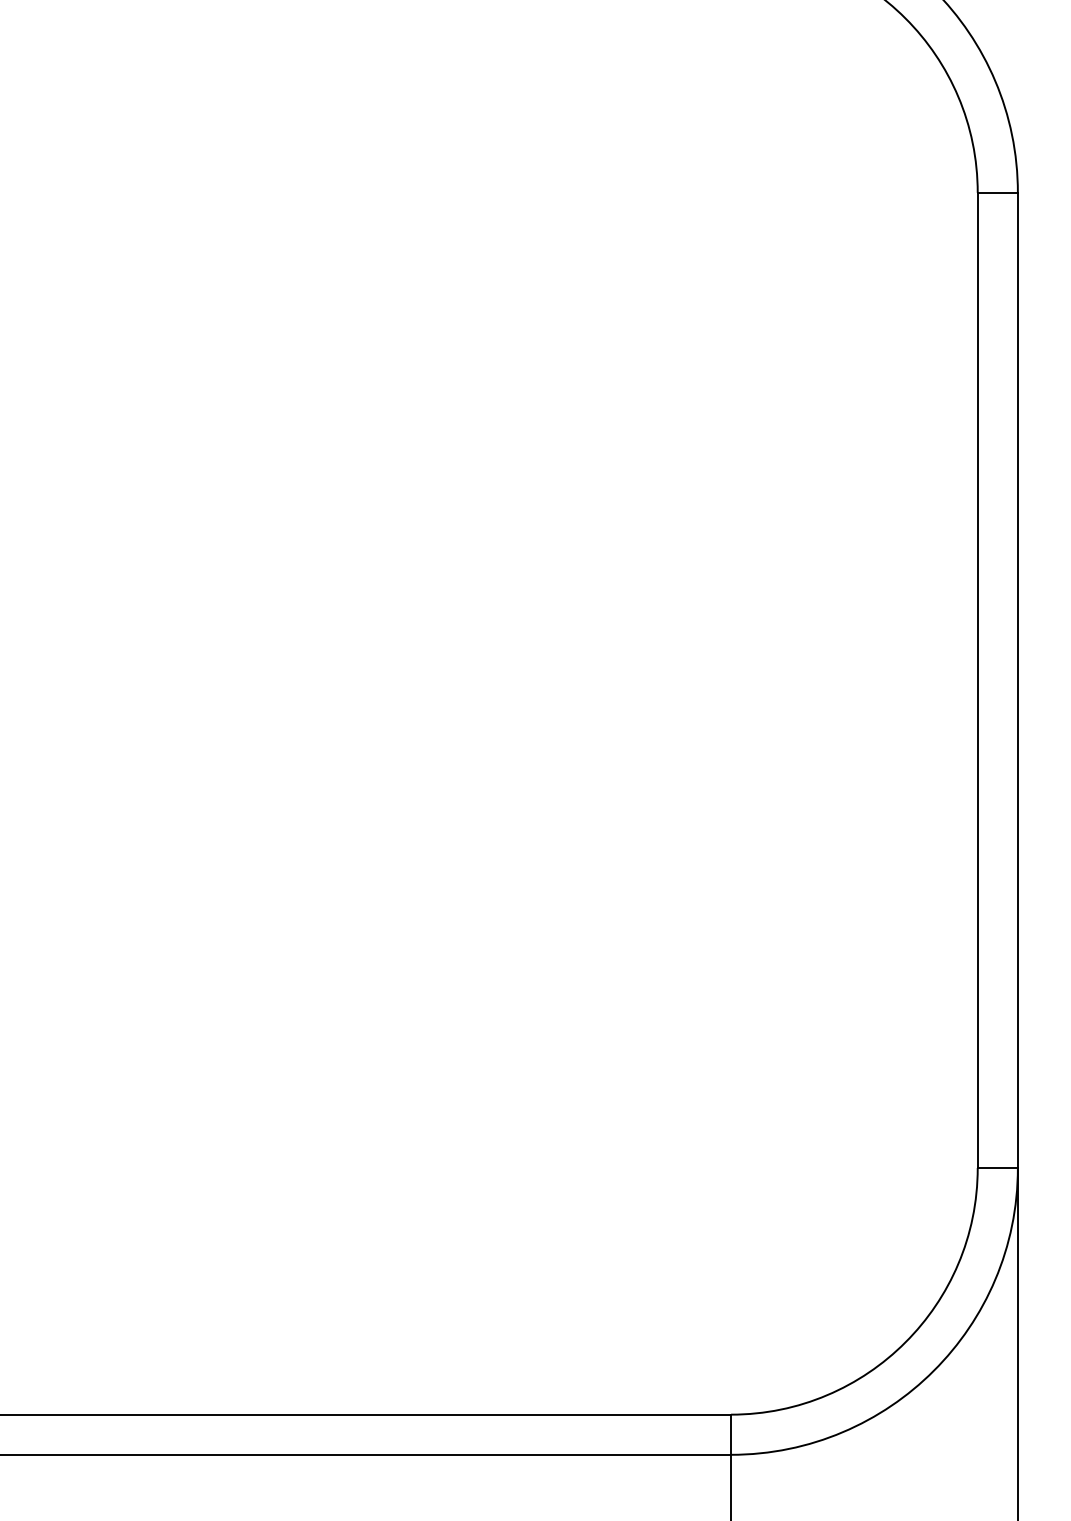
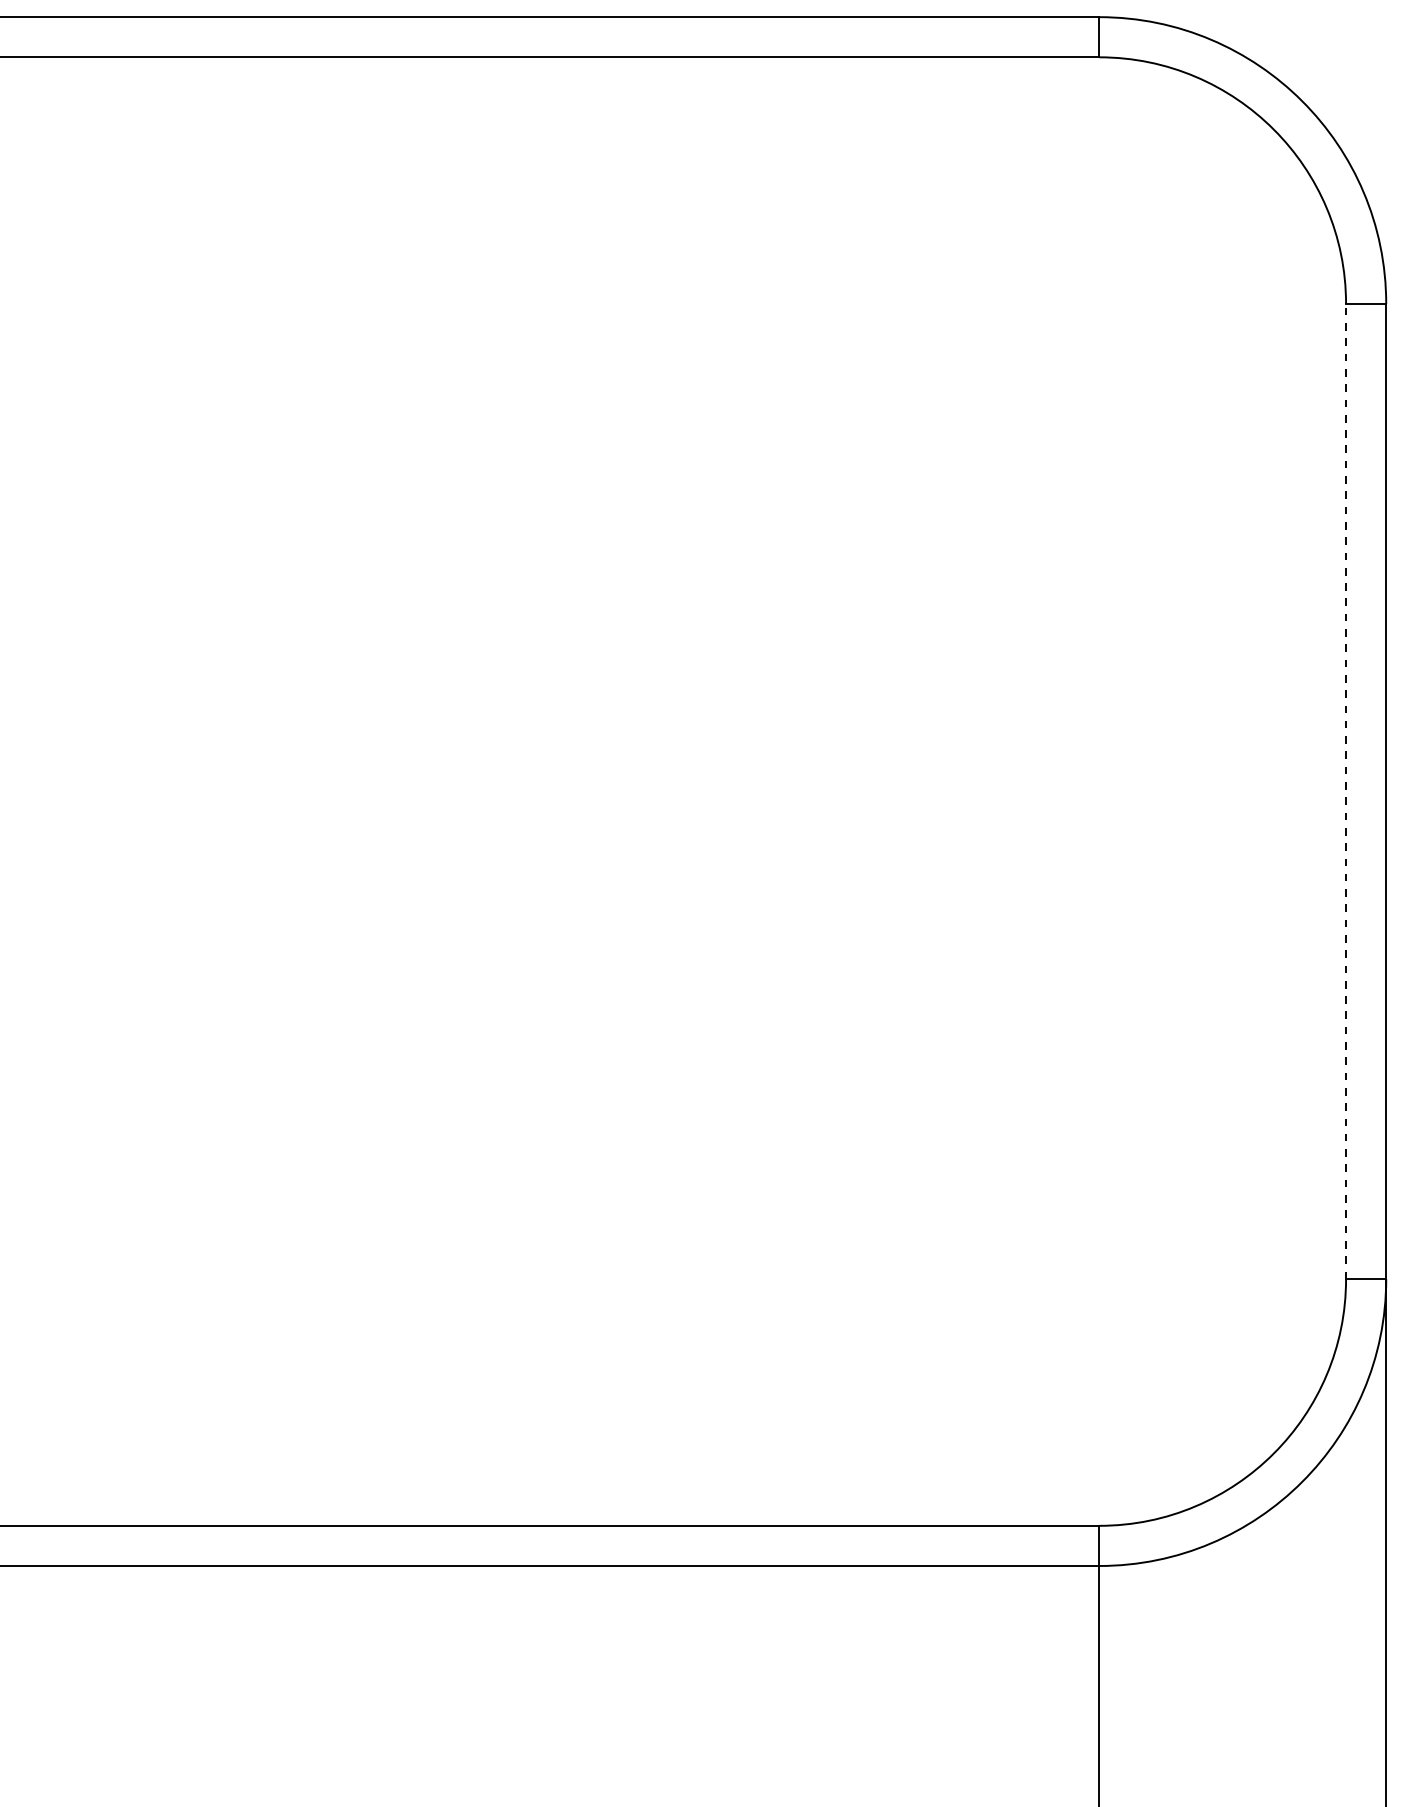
line: (978, 680) -> (1346, 791), solid -> dashed

